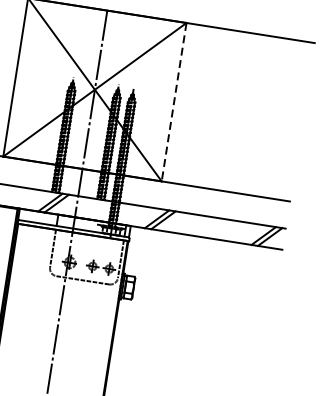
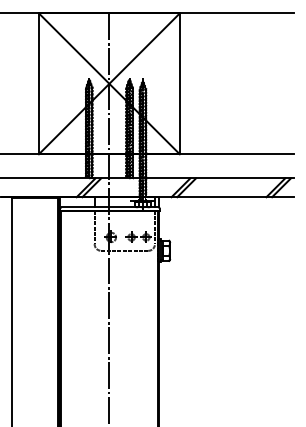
line: (173, 102) -> (179, 84), dashed -> solid

